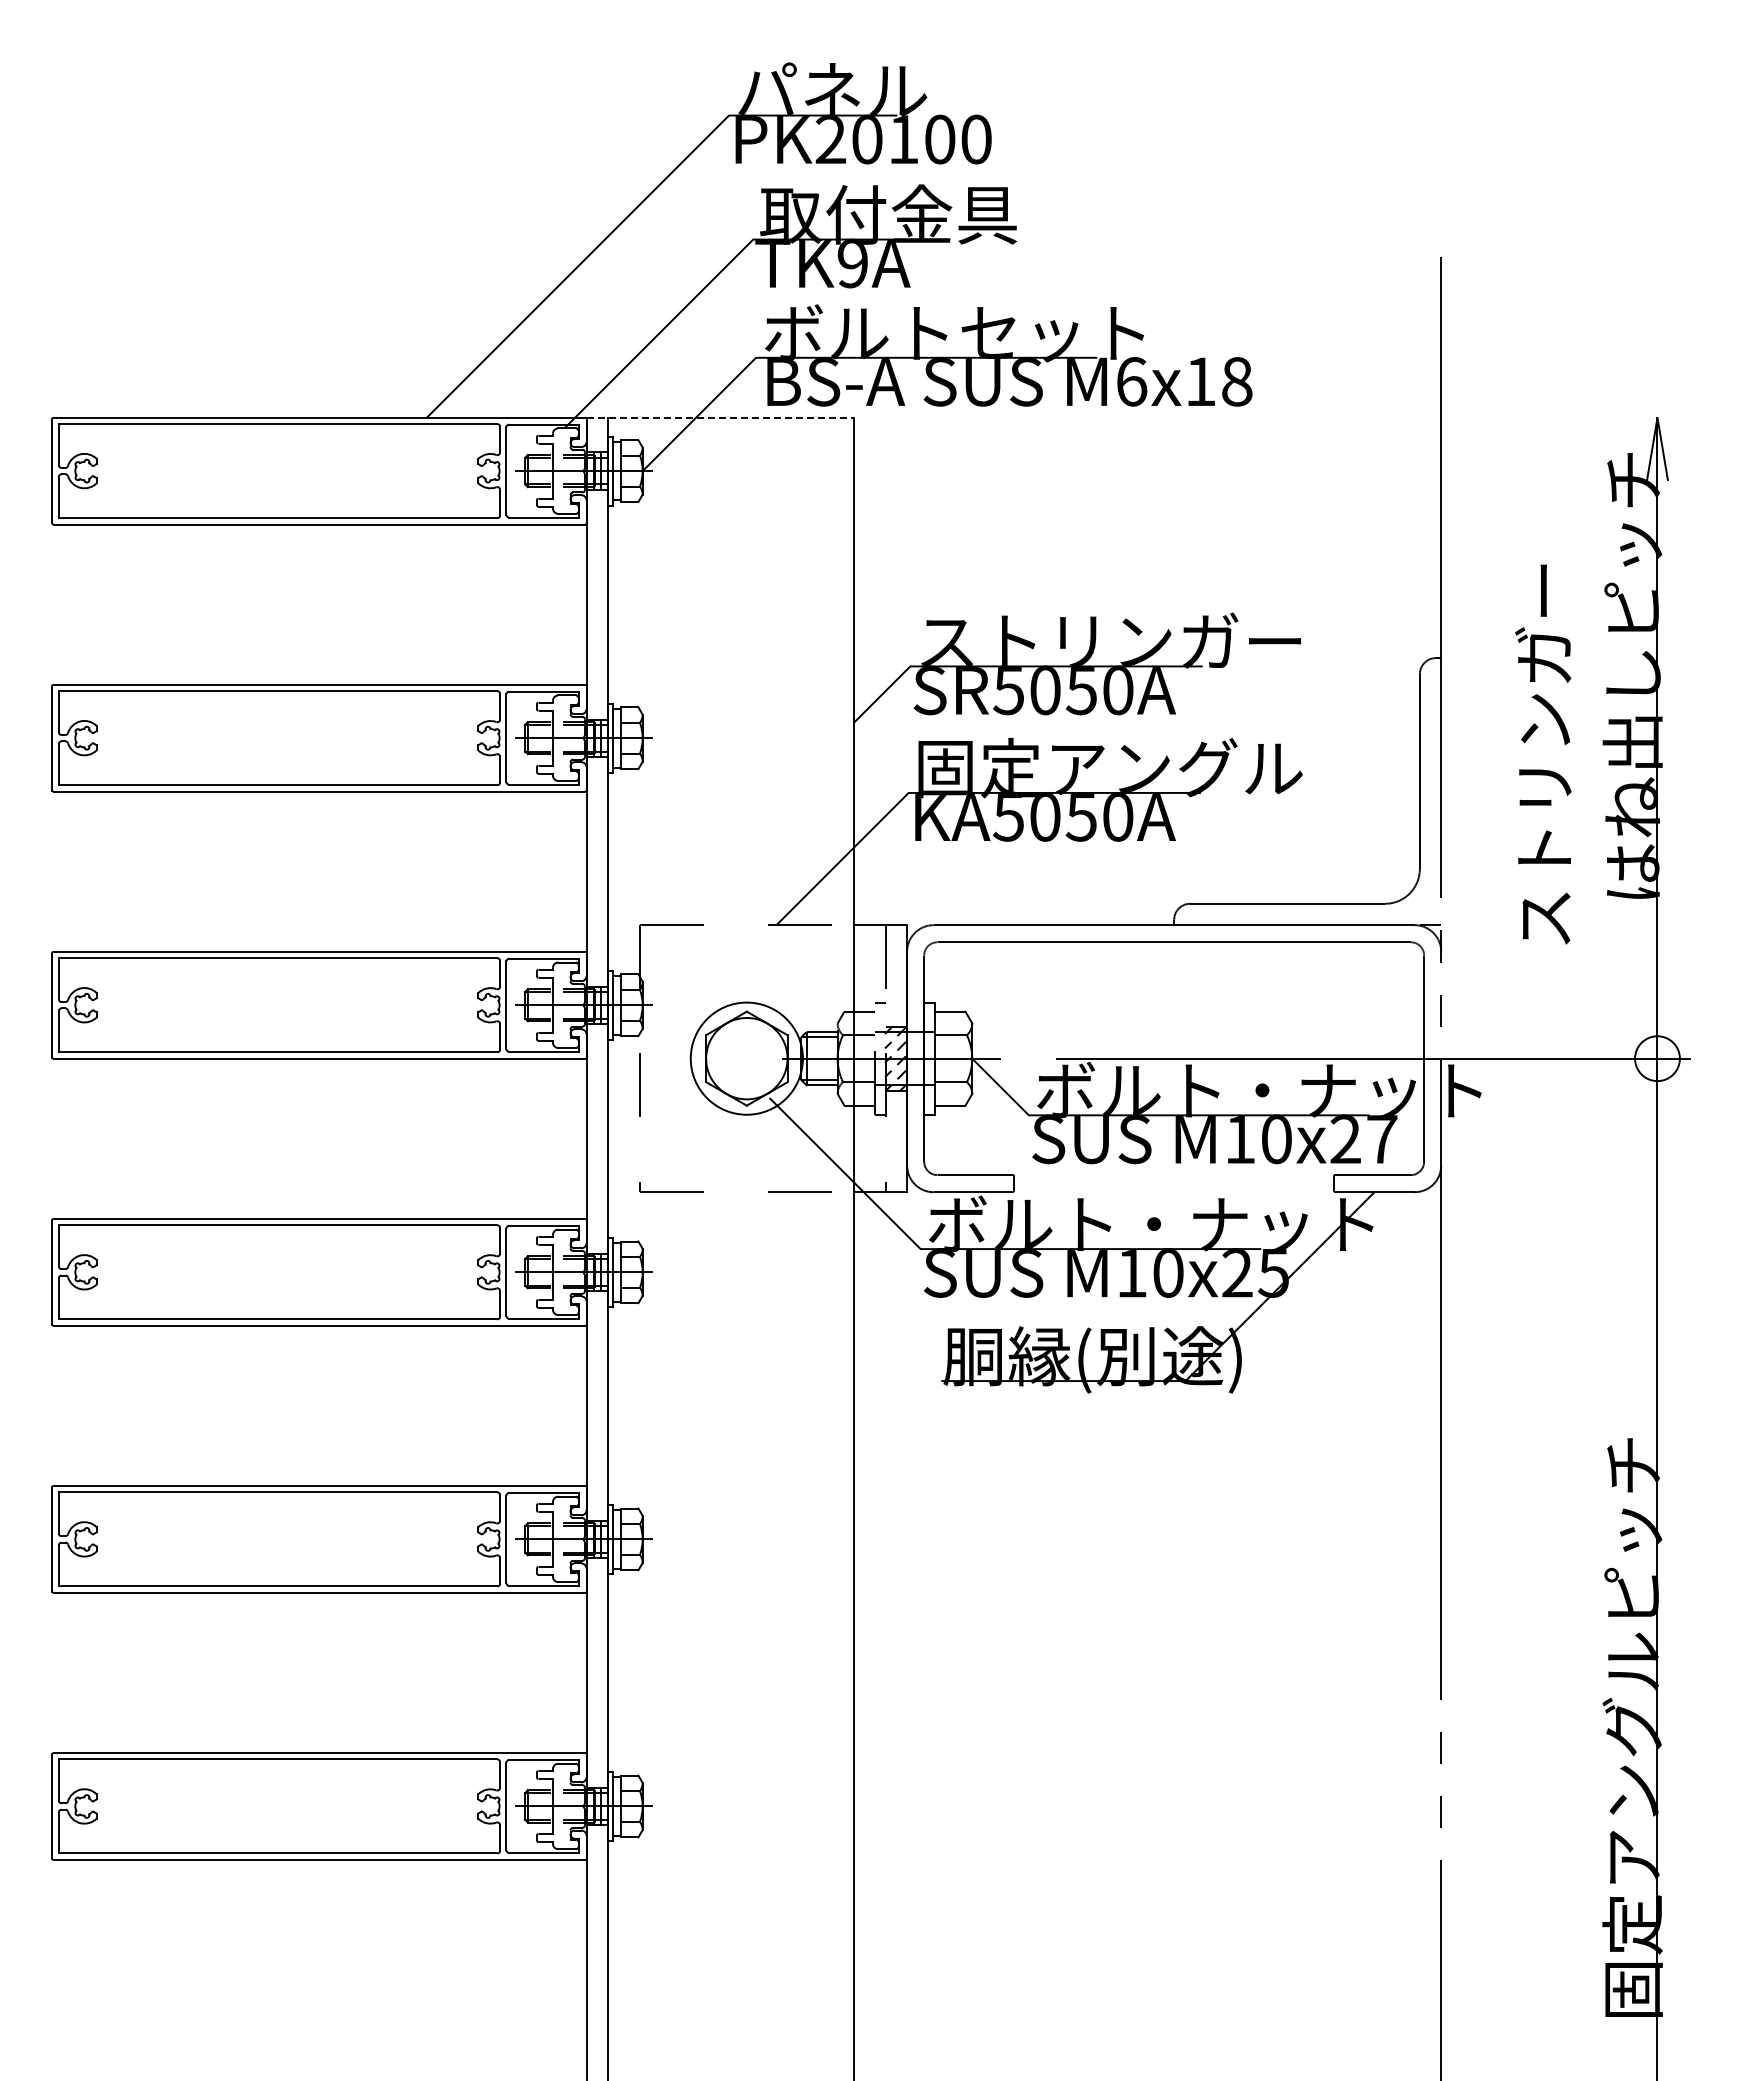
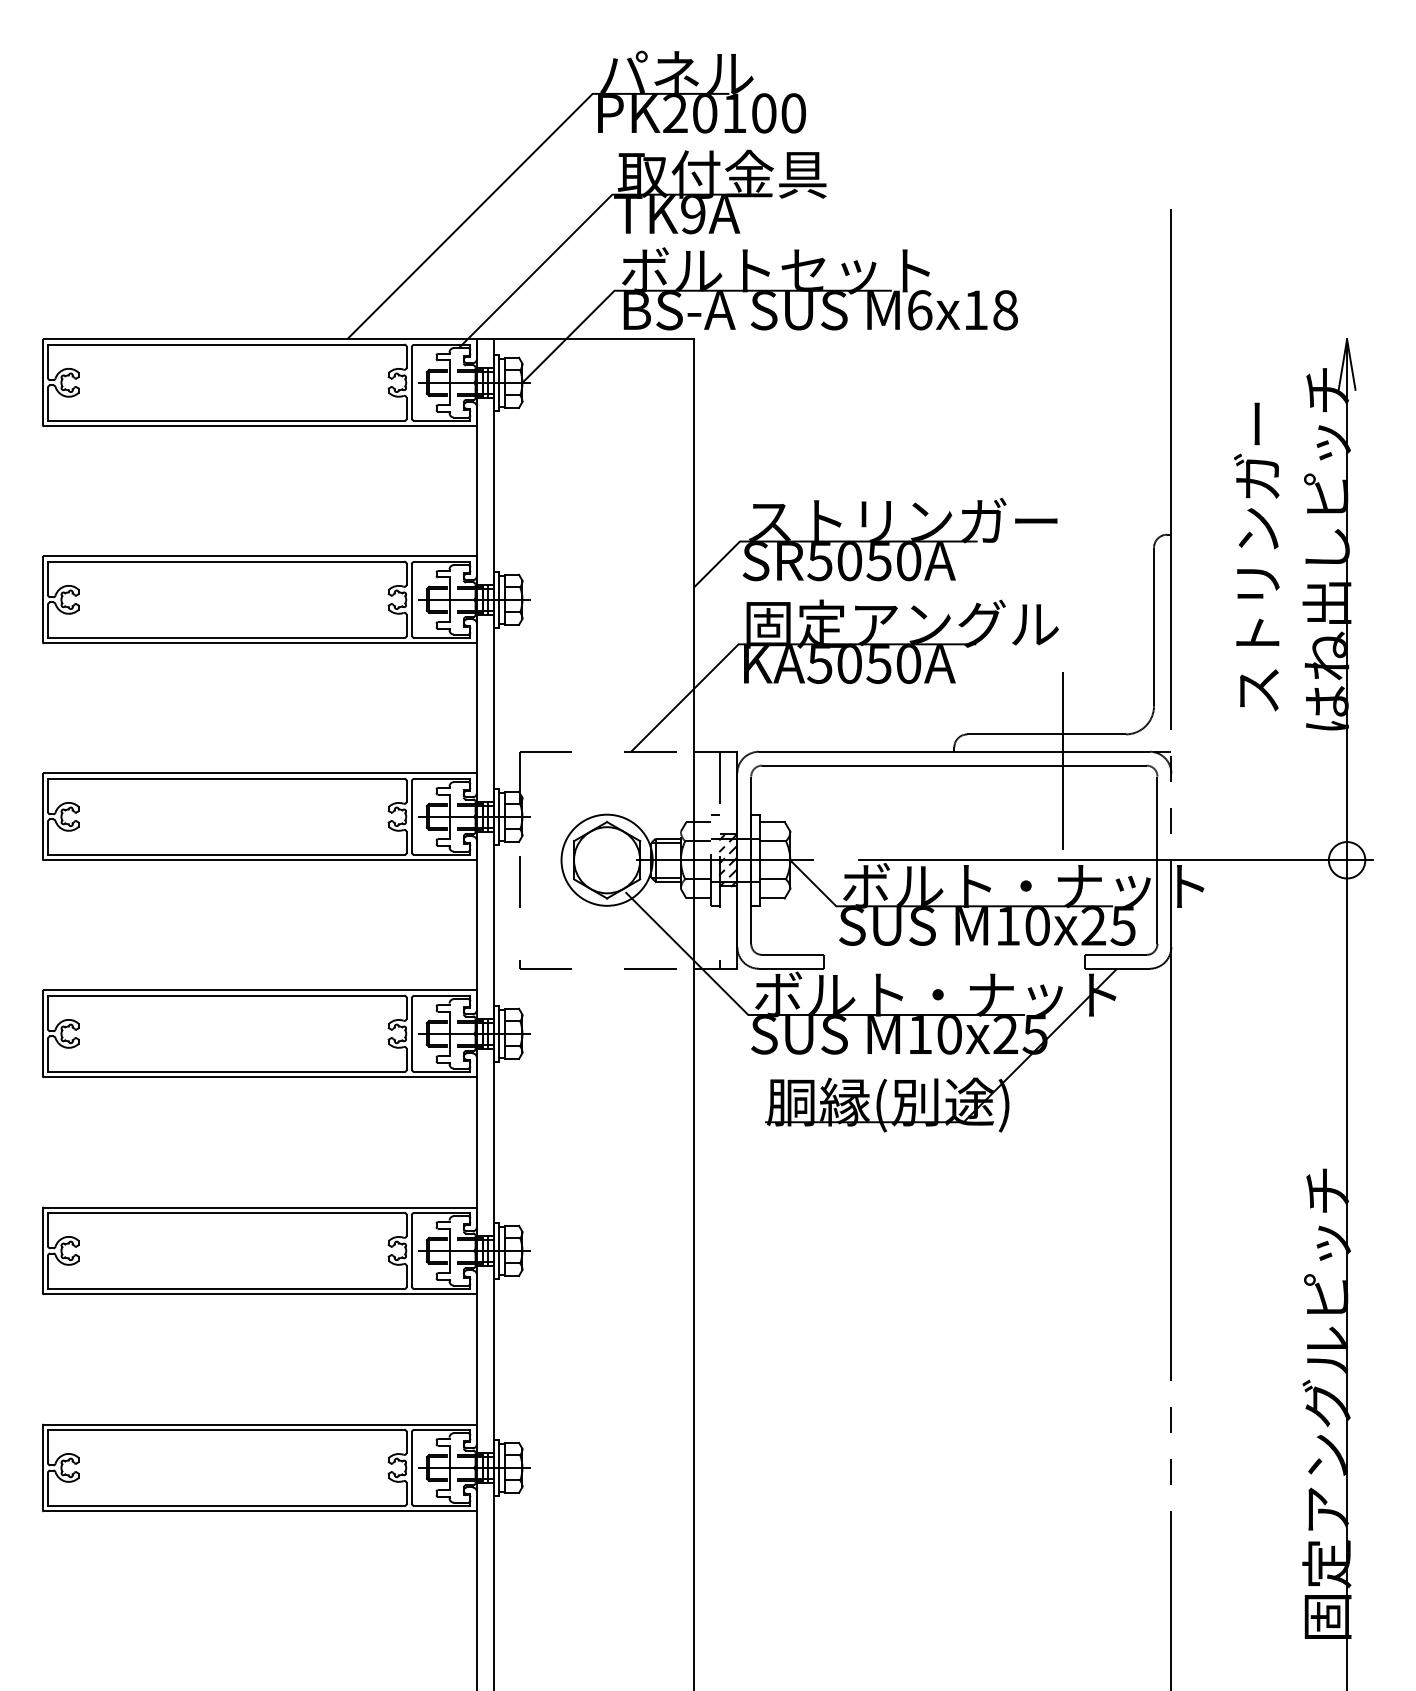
line: (720, 417) -> (585, 339), dashed -> solid
text: (1543, 754) -> (1256, 557), moved
line: (1307, 936) -> (1062, 760), added
text: (1381, 1139) -> (1122, 925), M10x27 -> M10x25

